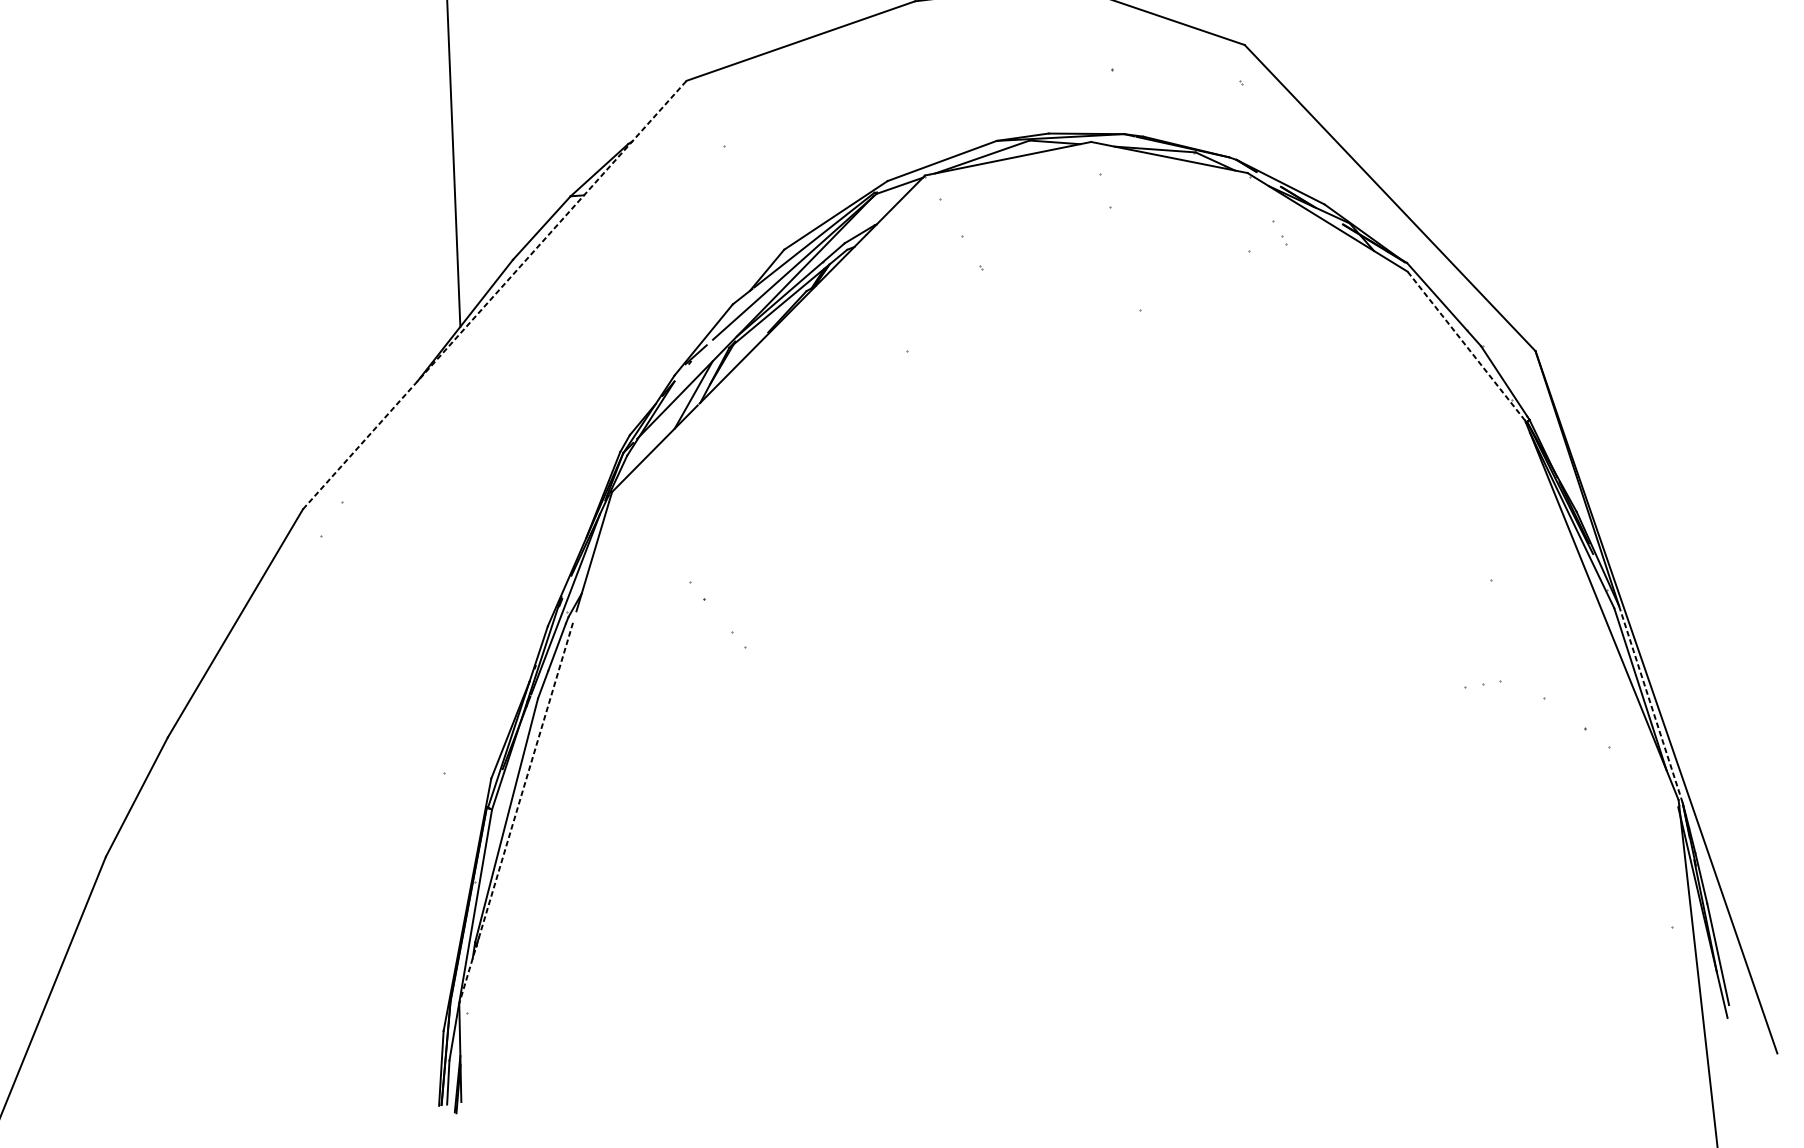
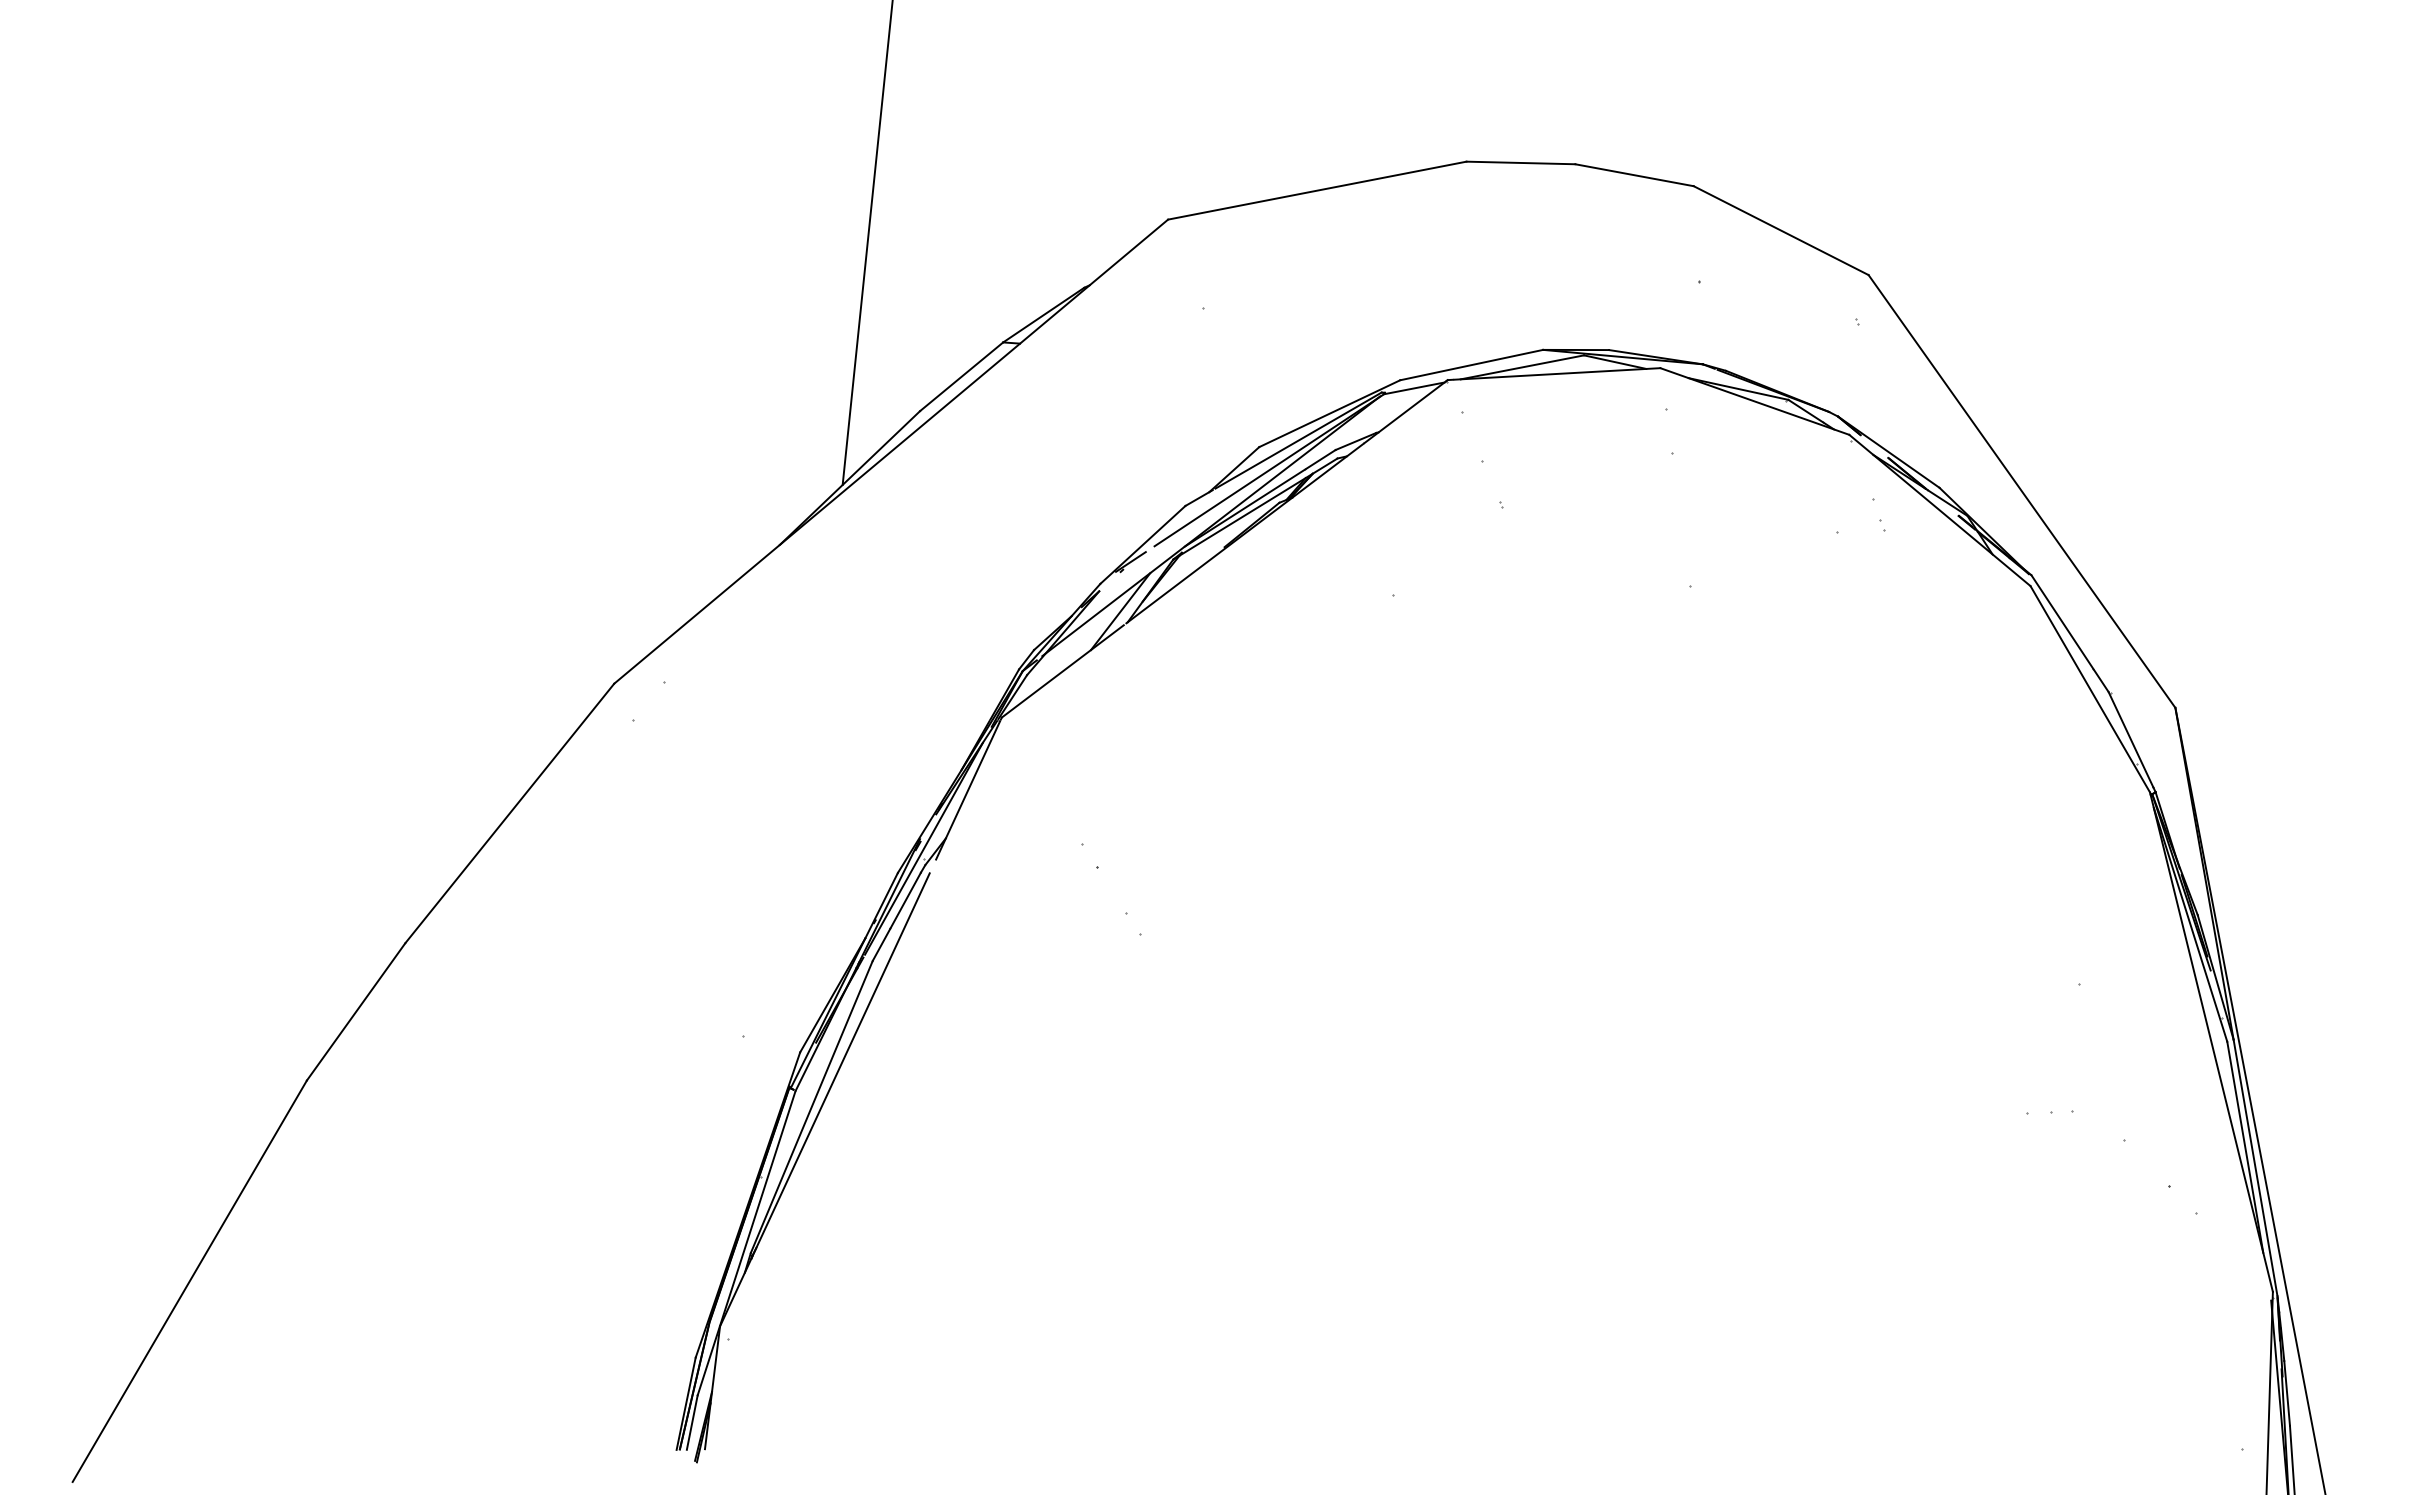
line: (495, 294) -> (891, 451), dashed -> solid
line: (1466, 345) -> (2090, 688), dashed -> solid
line: (1650, 704) -> (2255, 1167), dashed -> solid
line: (515, 812) -> (824, 1099), dashed -> solid

